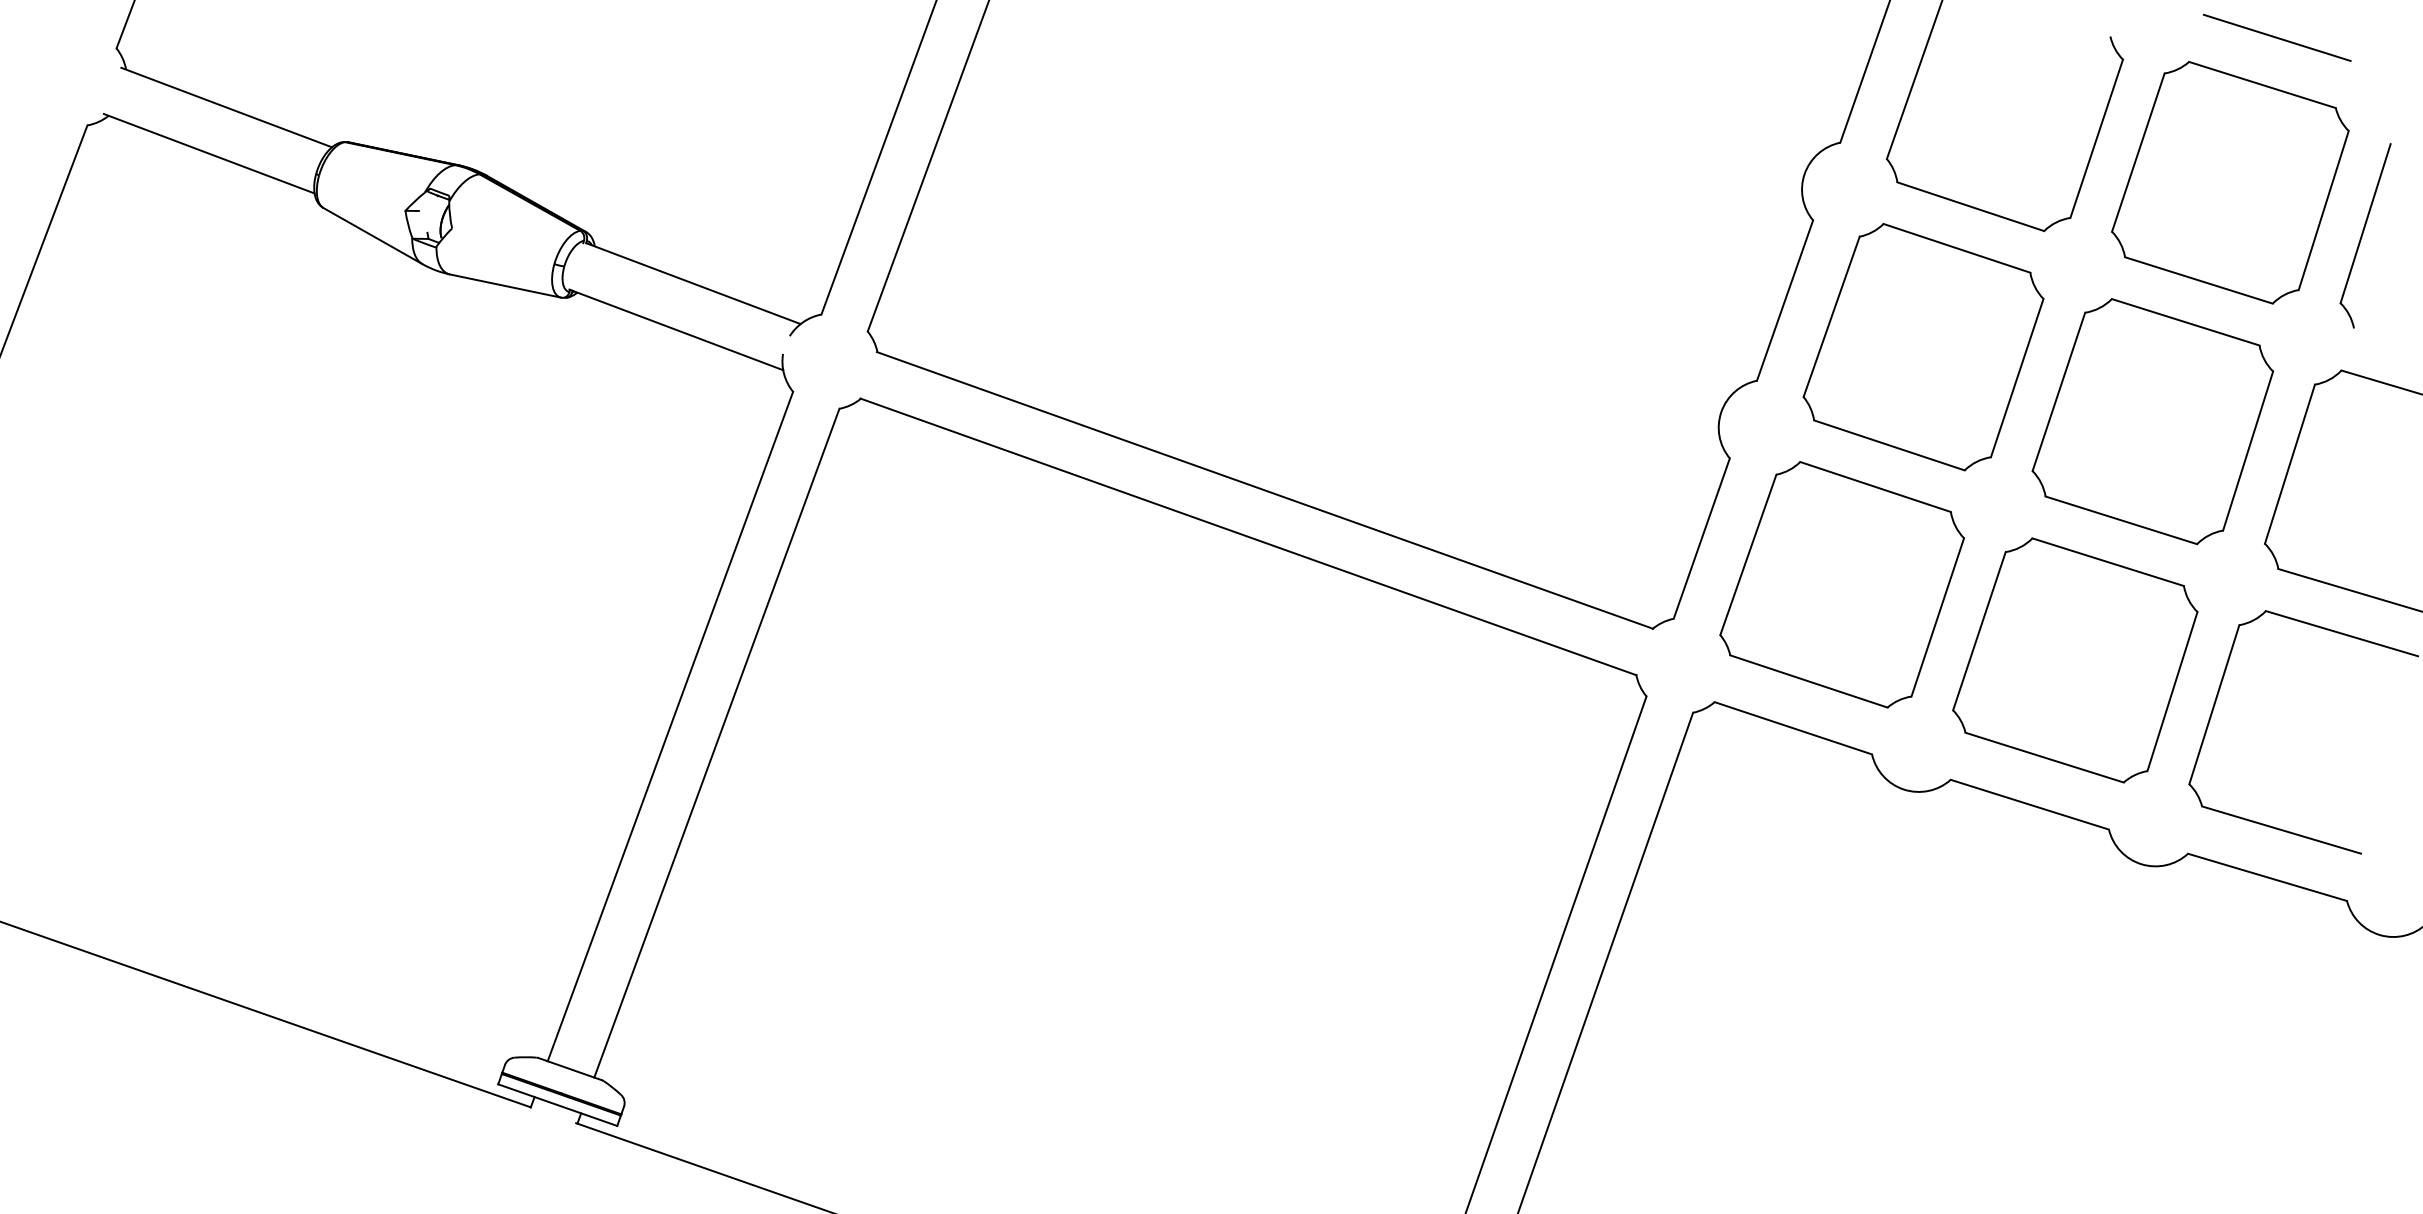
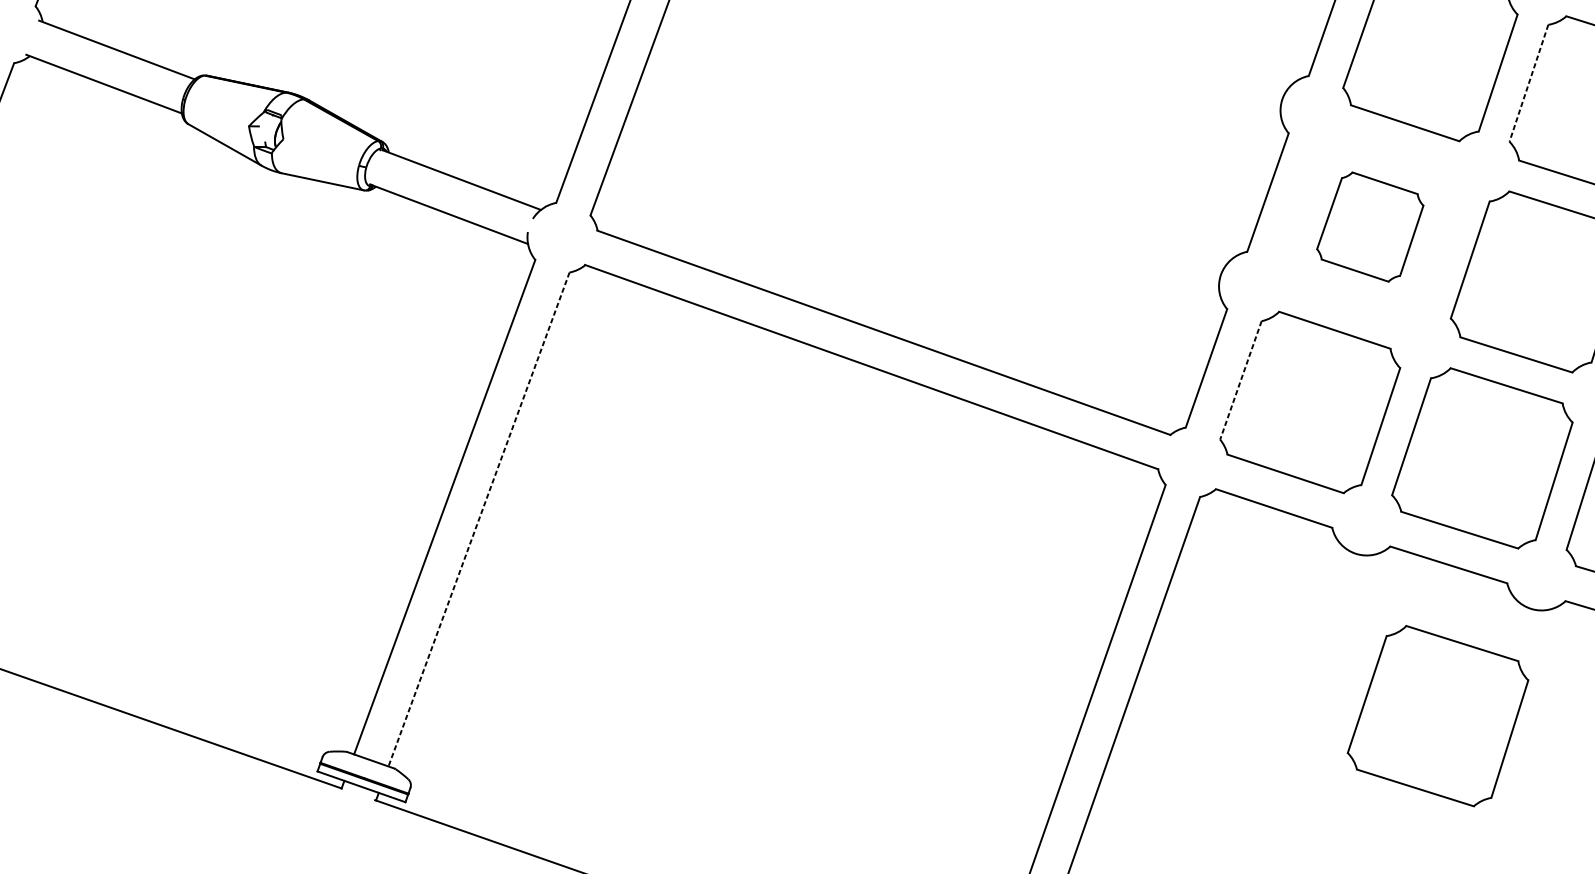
line: (2138, 153) -> (1529, 83), solid -> dashed
part: (1923, 347) -> (1370, 227), size x0.6
line: (1748, 554) -> (1240, 380), solid -> dashed
line: (716, 743) -> (478, 519), solid -> dashed
part: (2015, 1009) -> (1438, 716), added

